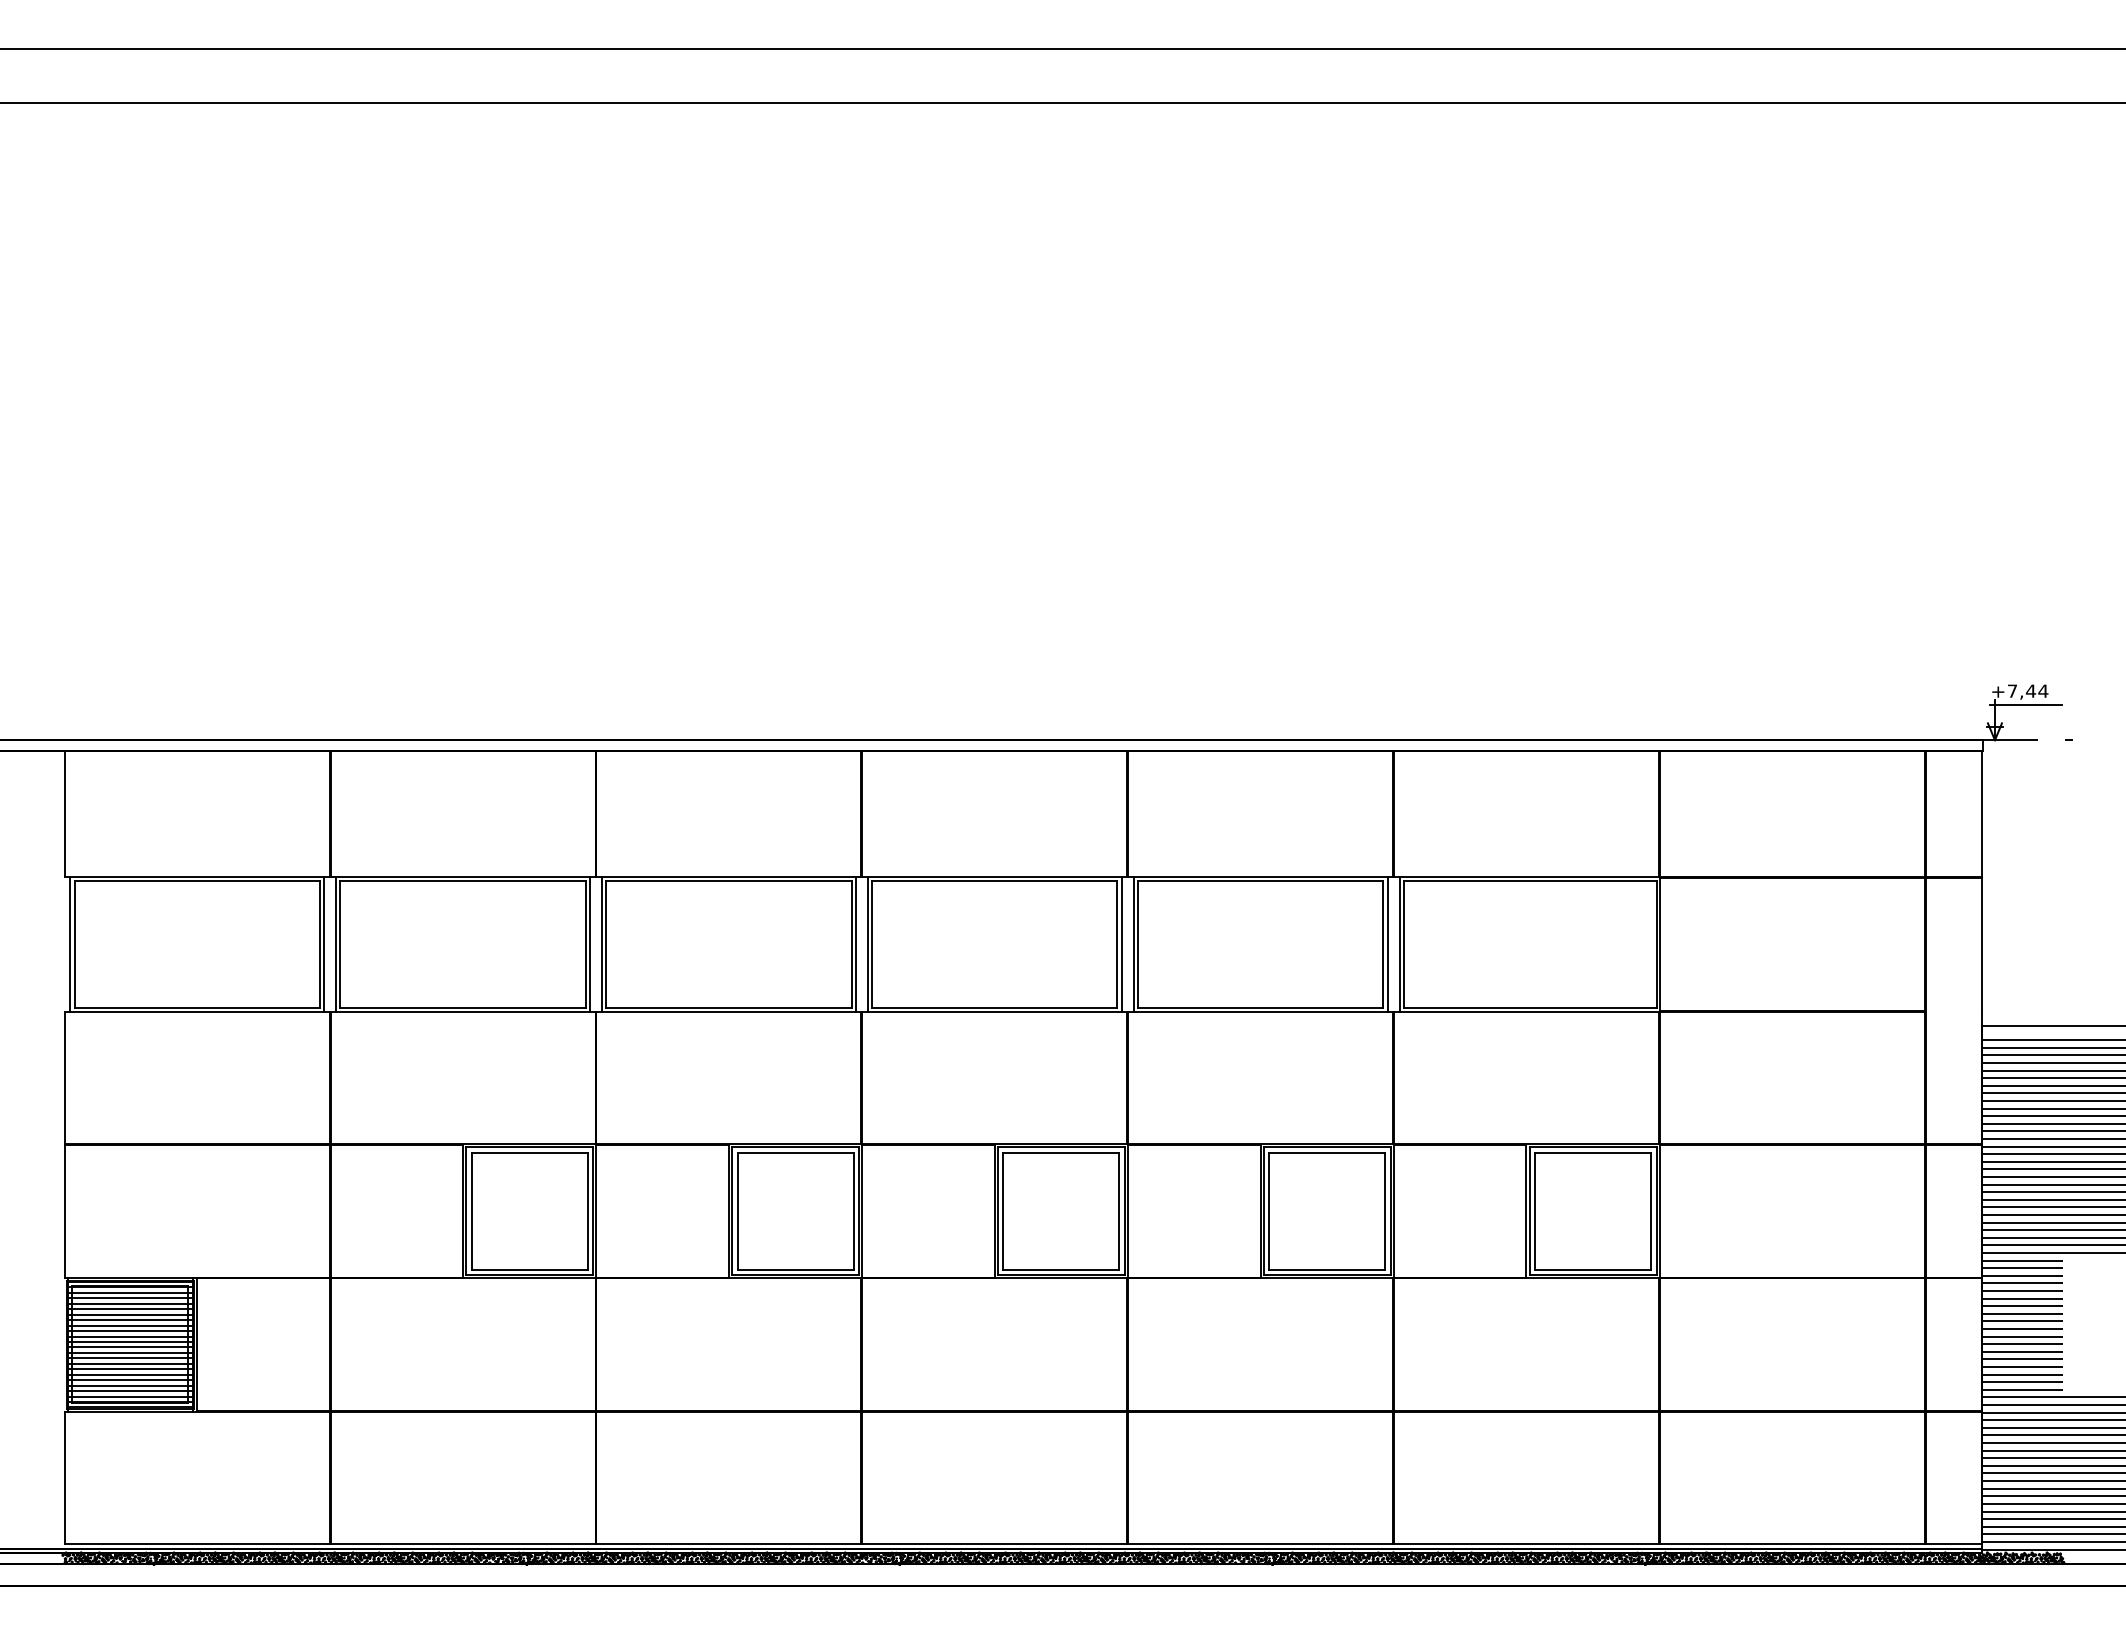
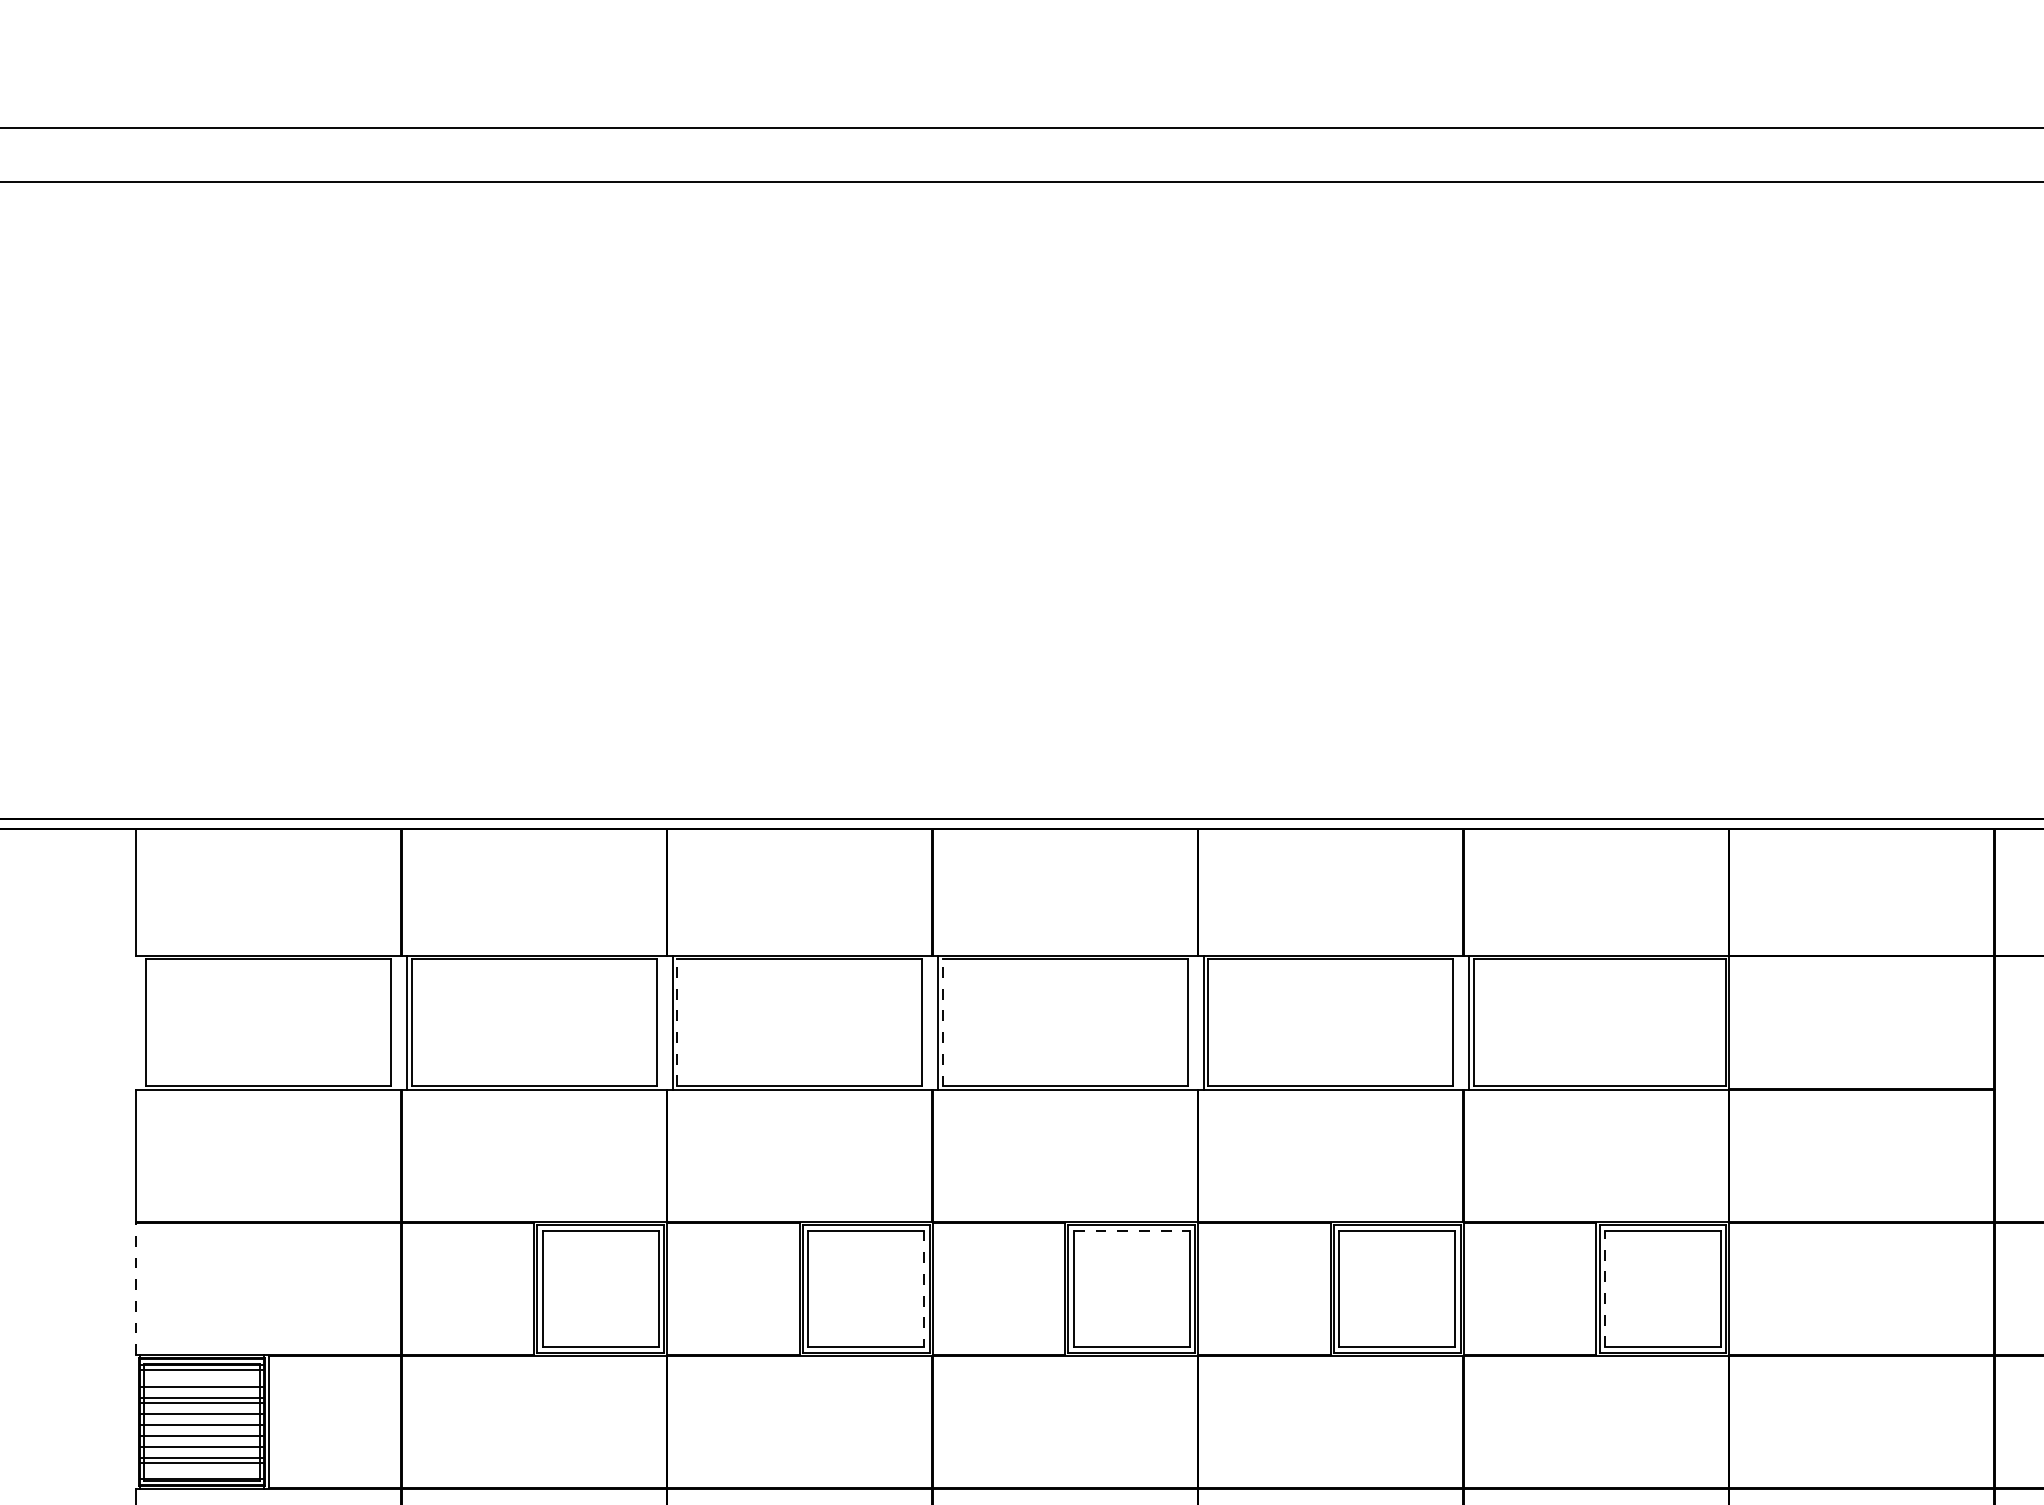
line: (70, 944) -> (142, 1022), removed
line: (324, 944) -> (395, 1022), removed
line: (589, 944) -> (660, 1022), removed
line: (606, 944) -> (677, 1022), solid -> dashed
line: (855, 944) -> (926, 1022), removed
line: (872, 944) -> (943, 1022), solid -> dashed
line: (1121, 944) -> (1191, 1022), removed
line: (1387, 944) -> (1457, 1022), removed
line: (1061, 1152) -> (1131, 1230), solid -> dashed
line: (64, 1210) -> (136, 1288), solid -> dashed
line: (1535, 1210) -> (1605, 1288), solid -> dashed
line: (853, 1211) -> (924, 1289), solid -> dashed
line: (130, 1298) -> (202, 1376), removed
line: (130, 1303) -> (202, 1381), removed
line: (130, 1314) -> (202, 1392), removed
line: (130, 1331) -> (202, 1408), removed
line: (130, 1341) -> (202, 1418), removed
line: (130, 1352) -> (202, 1429), removed
line: (130, 1363) -> (202, 1440), removed
line: (130, 1374) -> (202, 1451), removed
line: (130, 1391) -> (202, 1468), removed
line: (130, 1396) -> (202, 1473), removed

